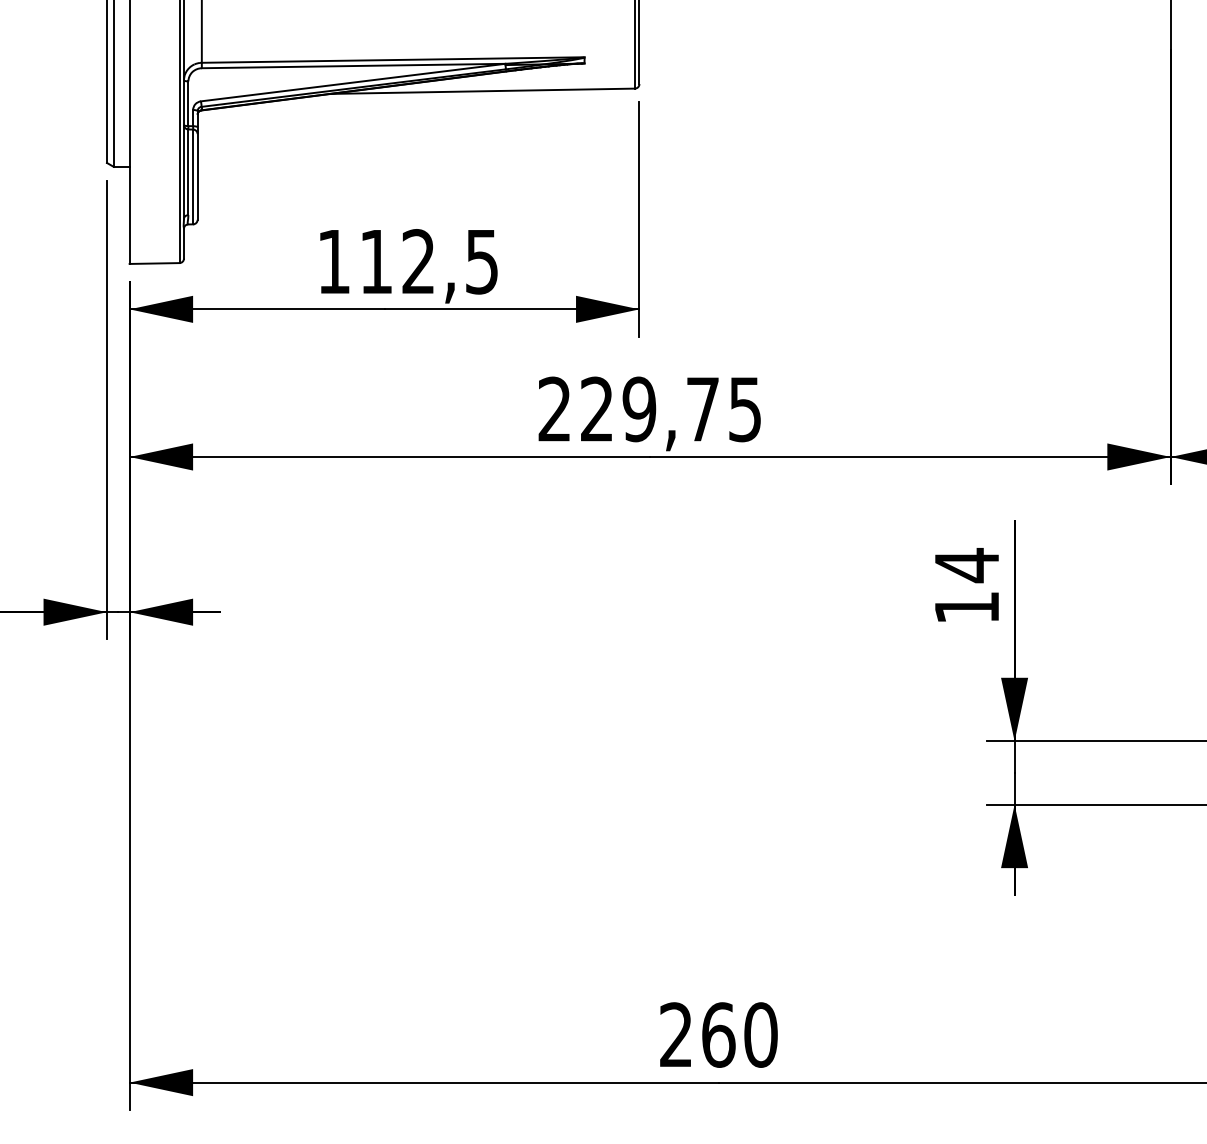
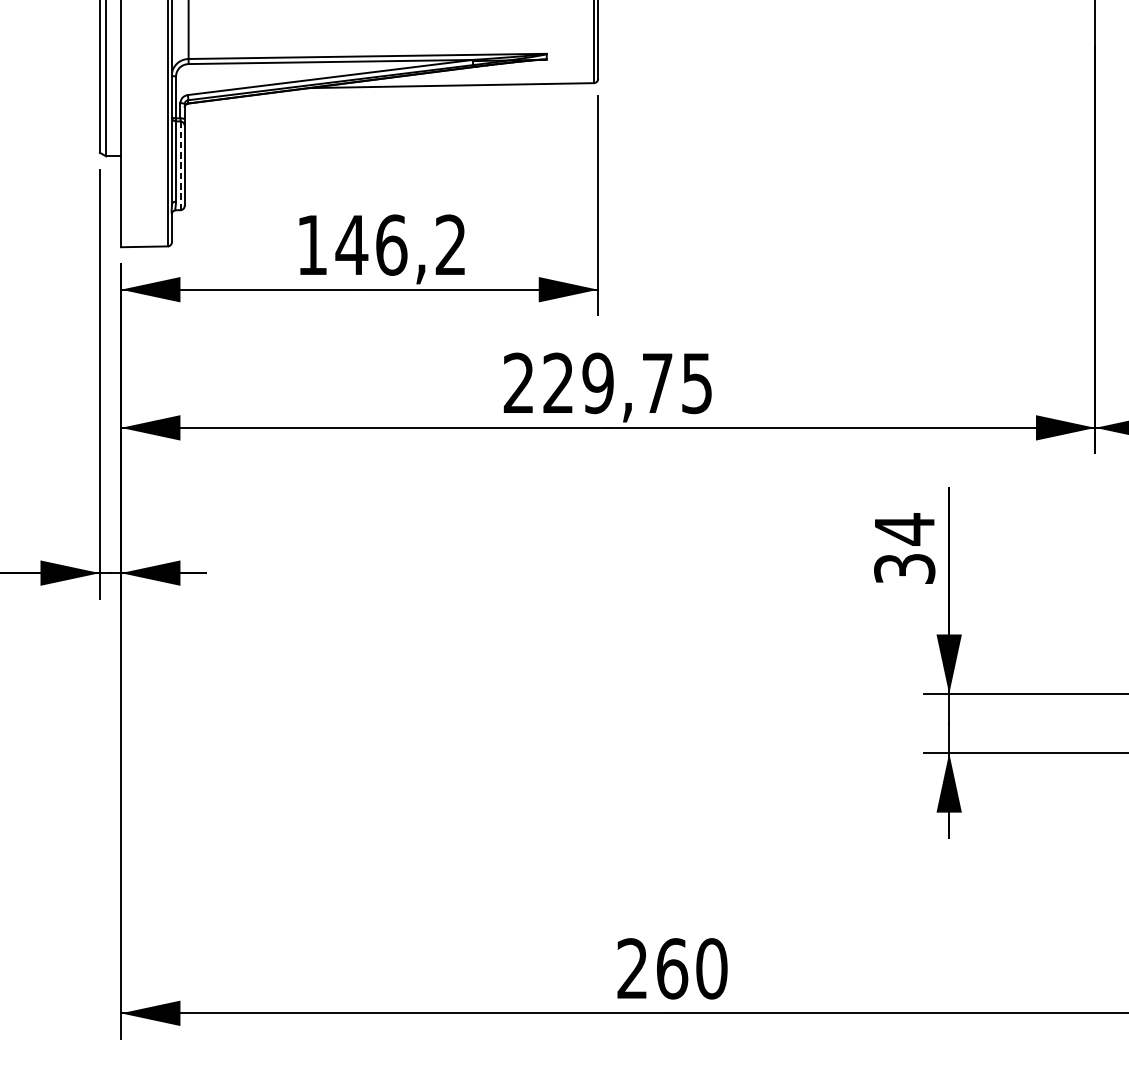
line: (193, 176) -> (180, 165), solid -> dashed
text: (427, 261) -> (399, 244), 112,5 -> 146,2
text: (966, 607) -> (904, 568), 14 -> 34

